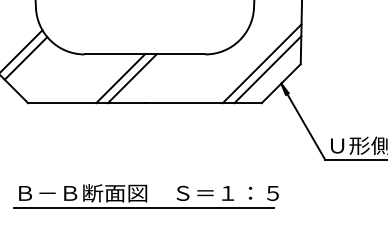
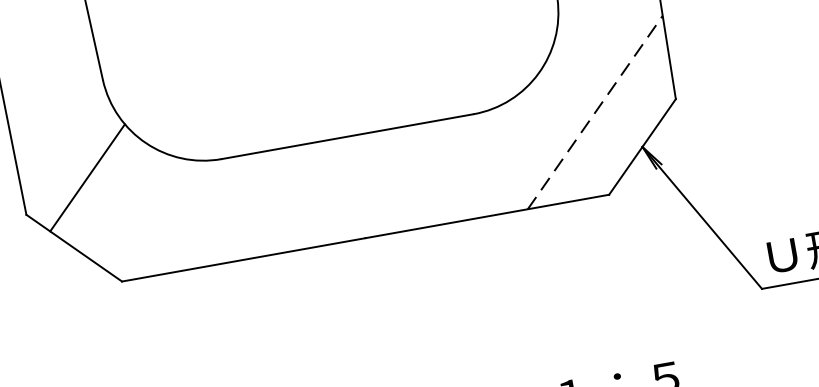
line: (25, 58) -> (99, 189), removed
line: (262, 63) -> (595, 111), solid -> dashed
line: (267, 69) -> (608, 122), removed
line: (120, 78) -> (305, 195), removed
line: (131, 78) -> (328, 191), removed

